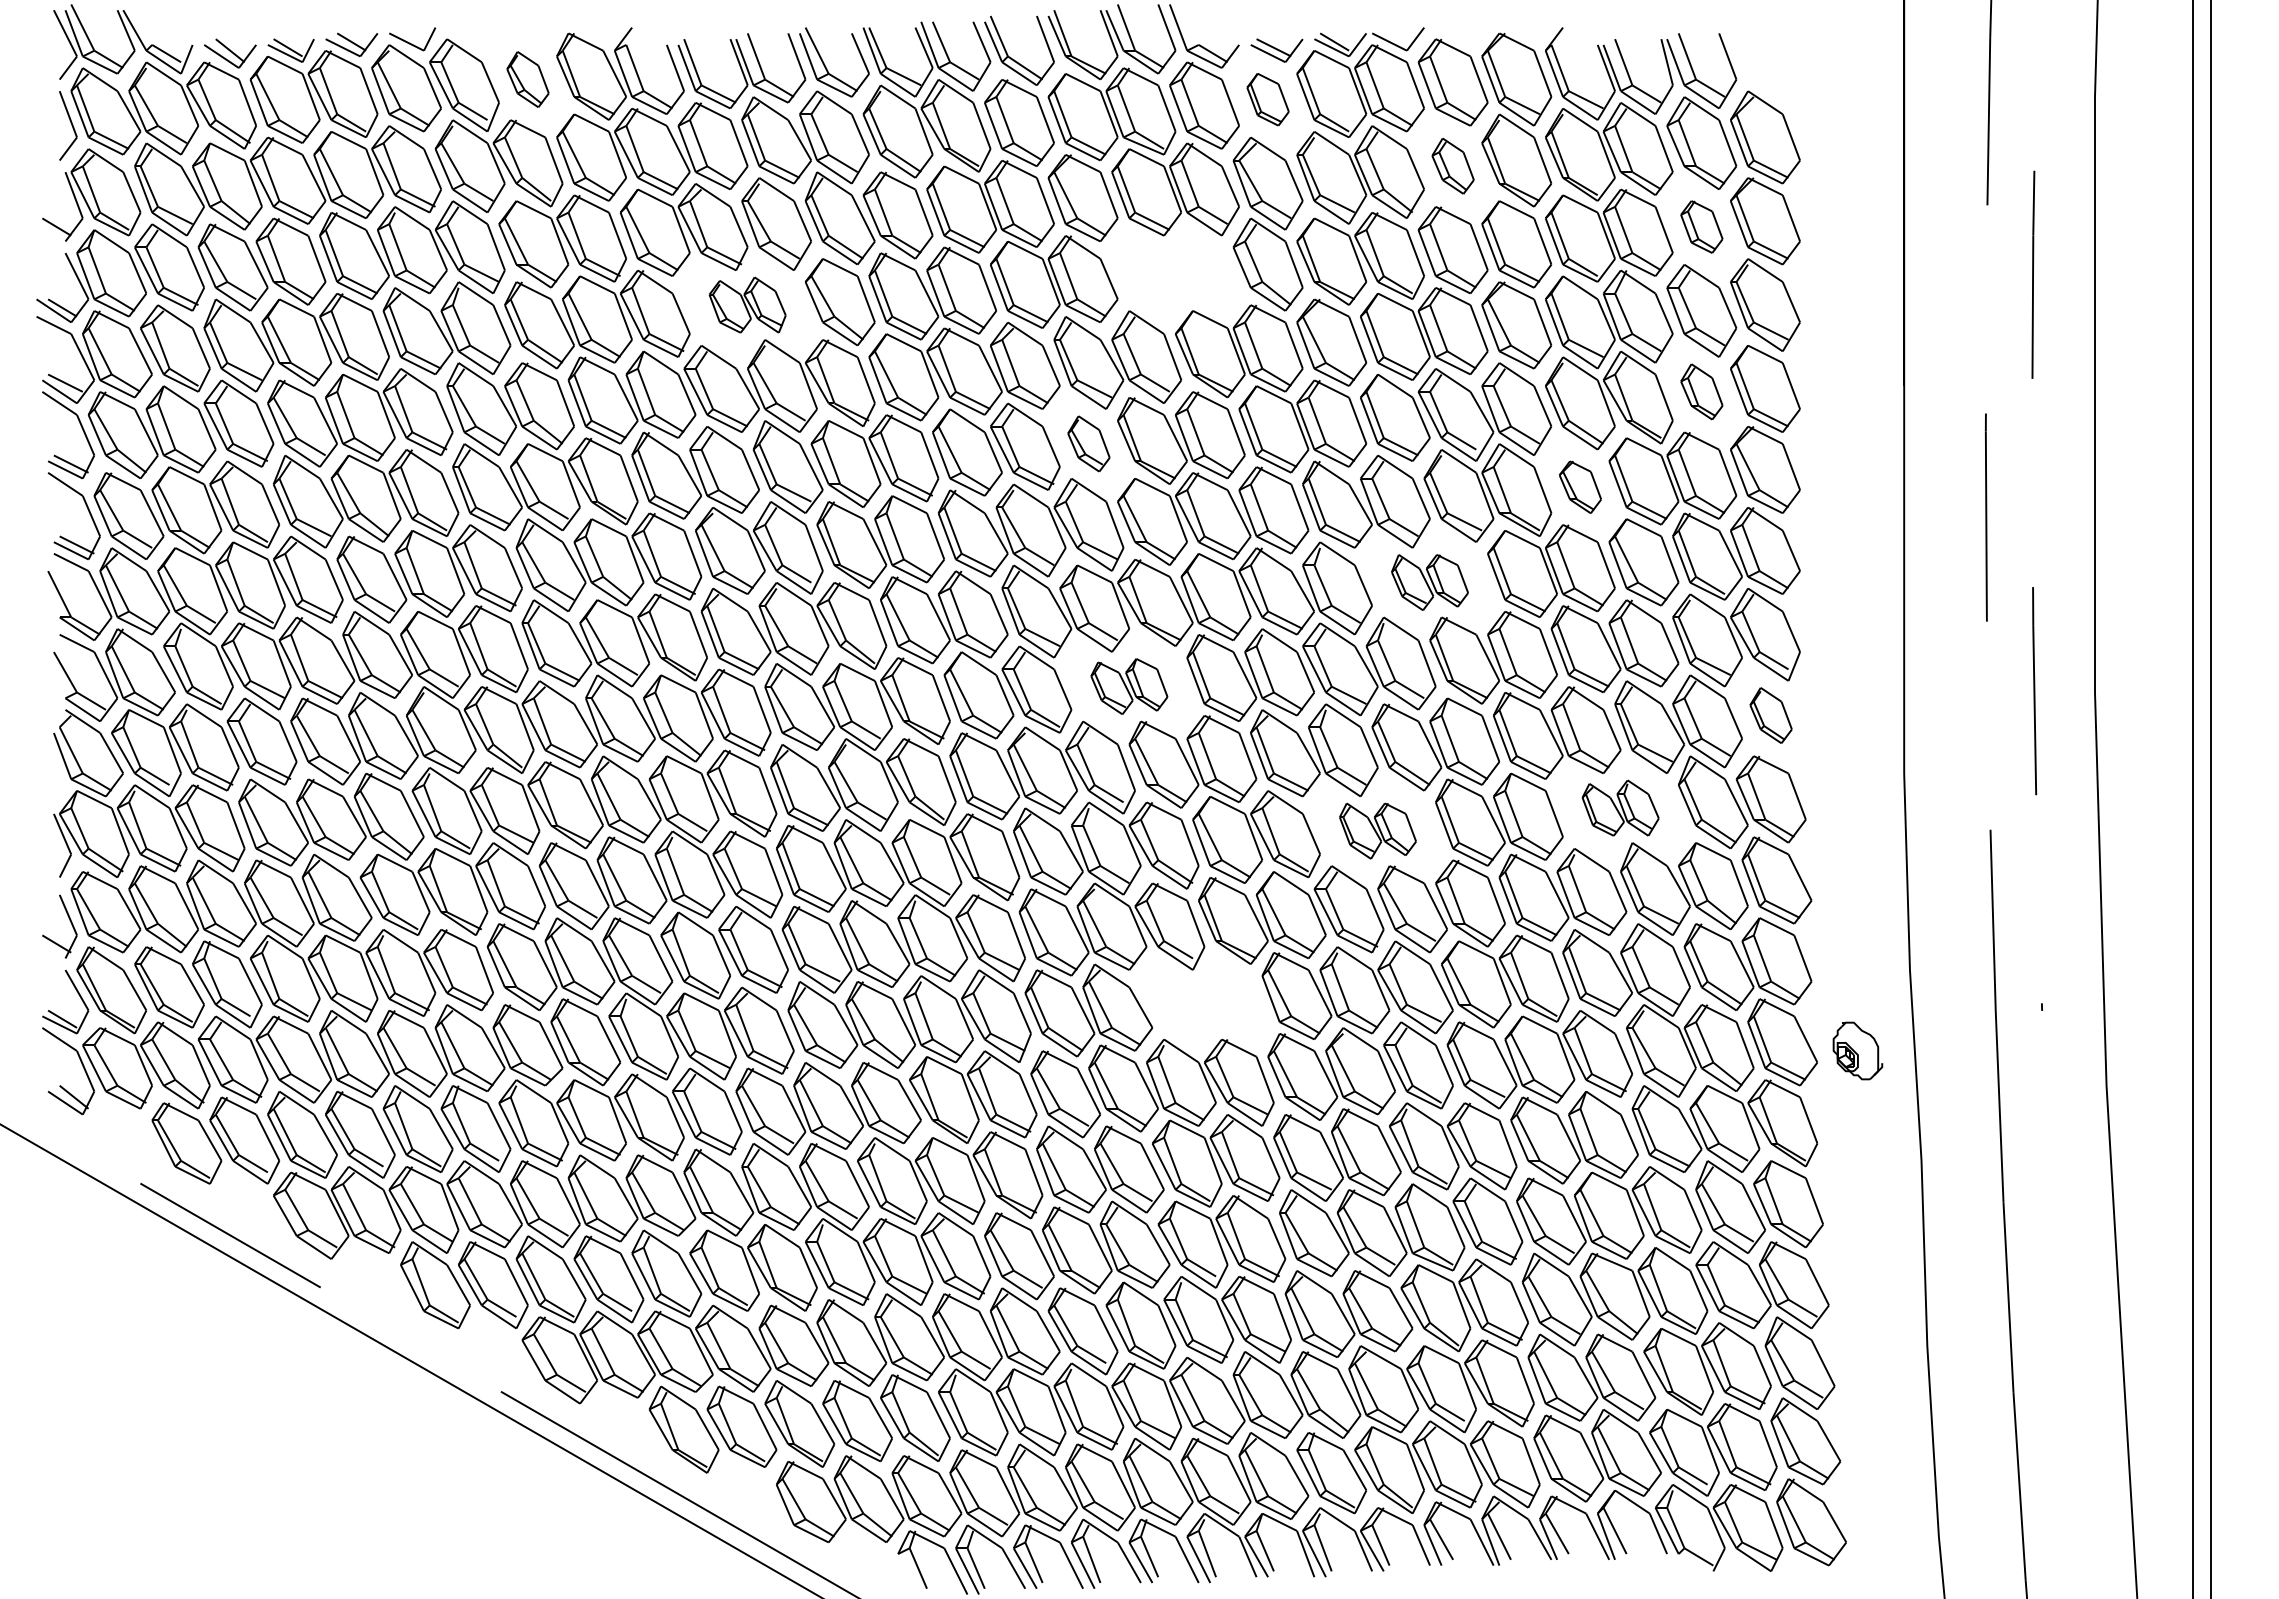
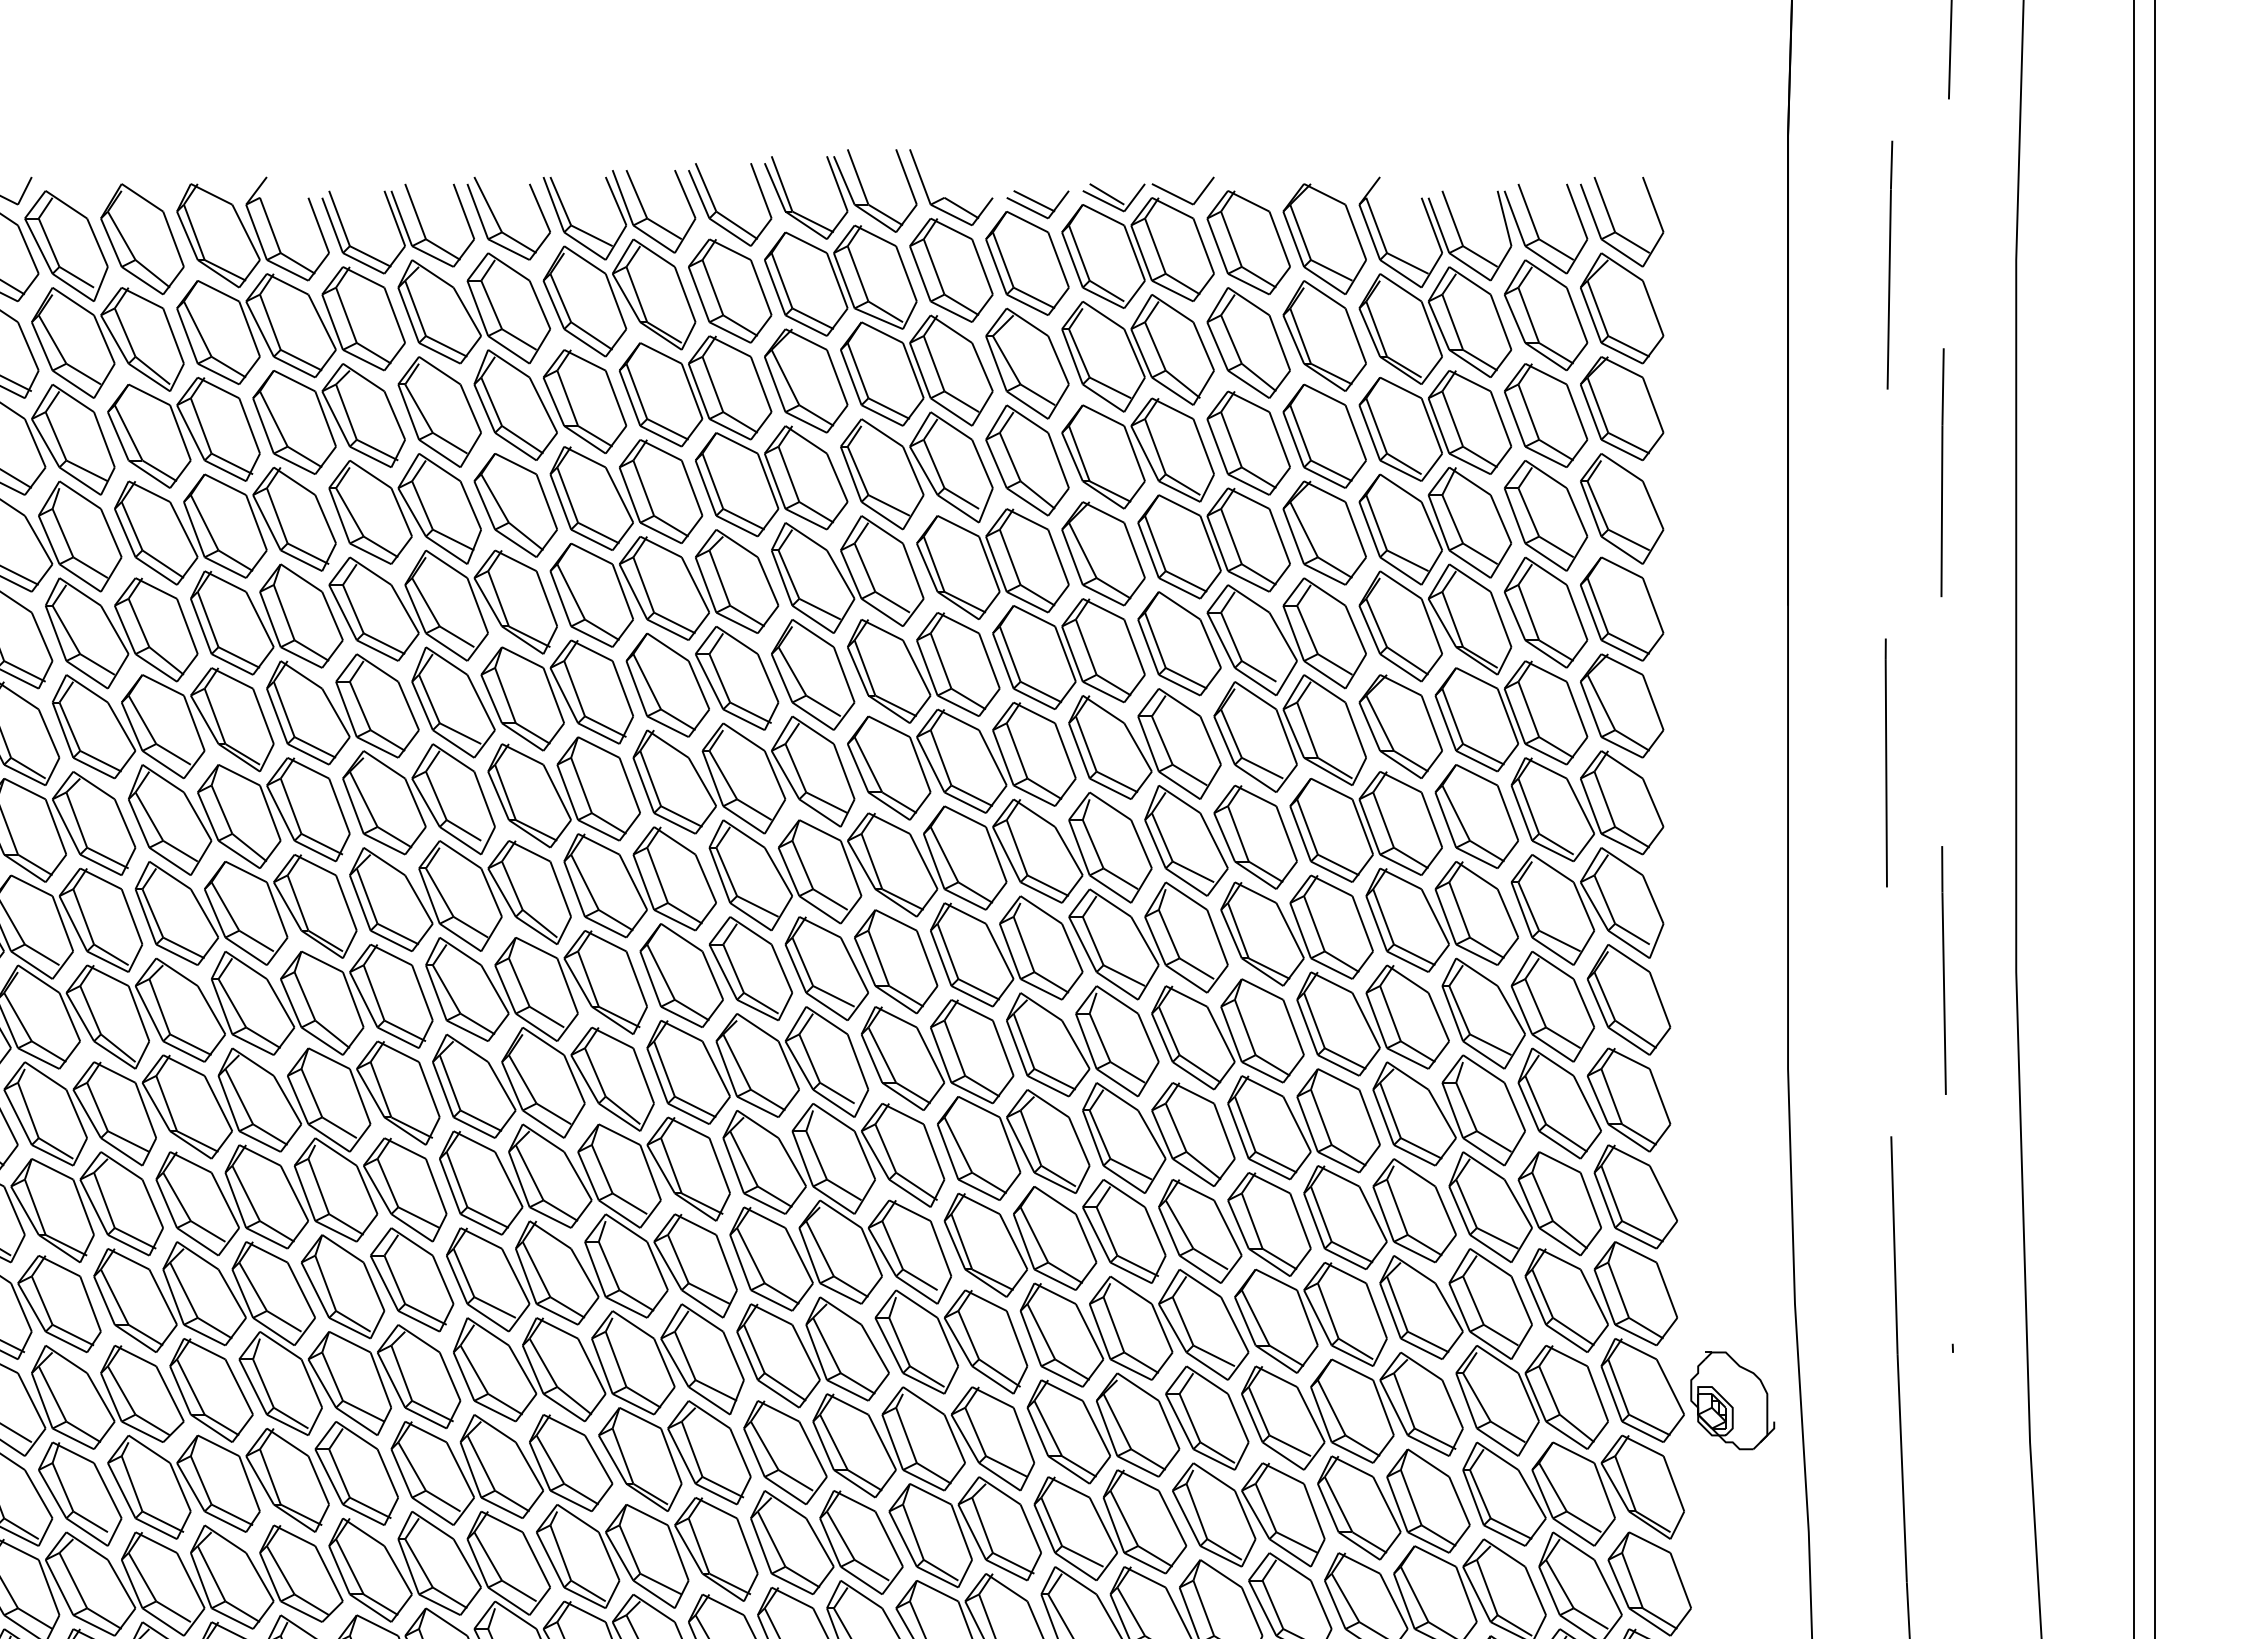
part: (1758, 67) -> (1613, 224), added
part: (527, 79) -> (141, 239), size x1.67
part: (1267, 99) -> (1026, 263), size x1.67
part: (1452, 165) -> (1247, 341), size x1.67
part: (1701, 226) -> (1545, 414), size x1.67
part: (1175, 272) -> (916, 469), added
part: (747, 304) -> (404, 508), size x1.67
part: (1701, 391) -> (1545, 612), size x1.67
part: (1088, 443) -> (812, 674), size x1.67
part: (1580, 487) -> (1400, 727), size x1.67
part: (1429, 582) -> (1220, 840), size x1.67
part: (1129, 686) -> (861, 964), size x1.67
part: (1770, 715) -> (1628, 999), size x1.67
part: (1620, 807) -> (1448, 1109), size x1.67
part: (1377, 830) -> (1158, 1137), size x1.67
part: (1204, 1001) -> (951, 1341), added
part: (1857, 1050) -> (1732, 1400), size x1.43

